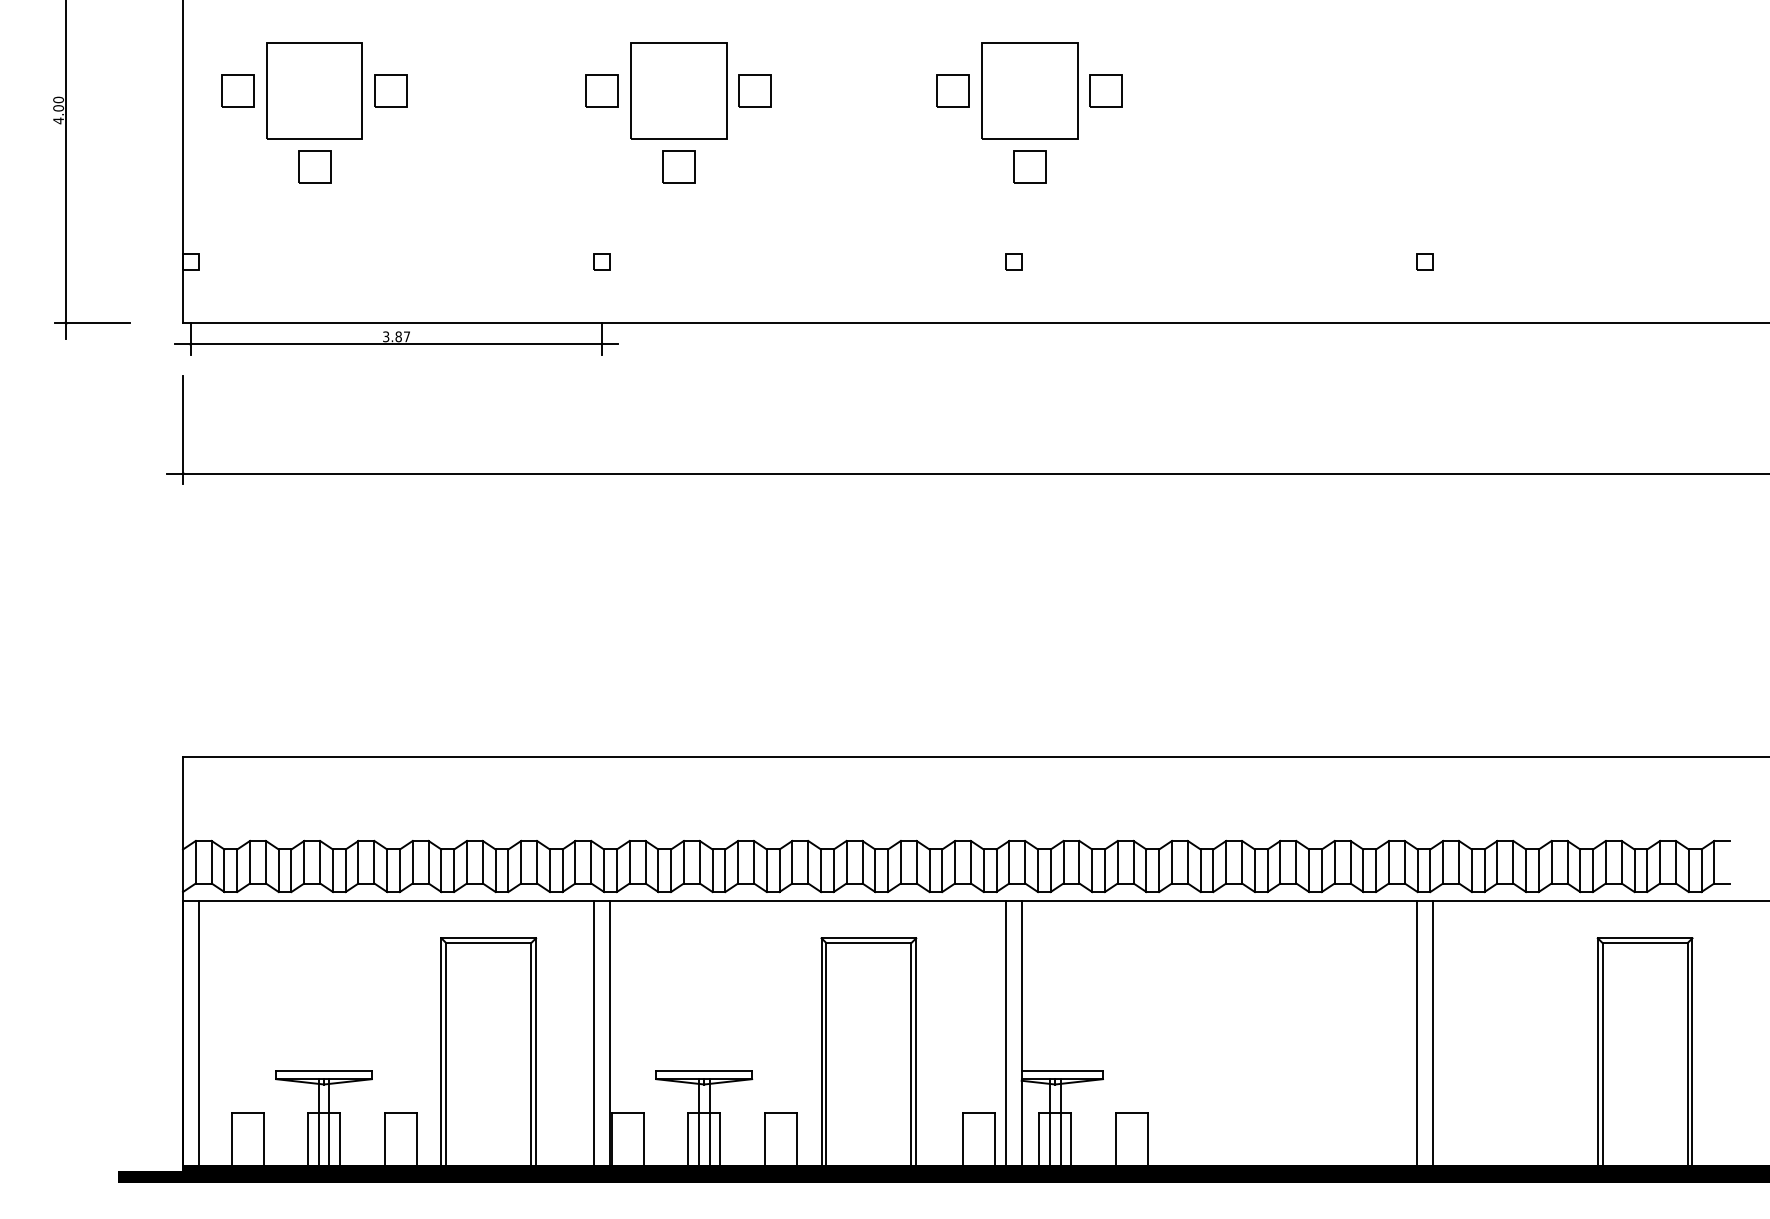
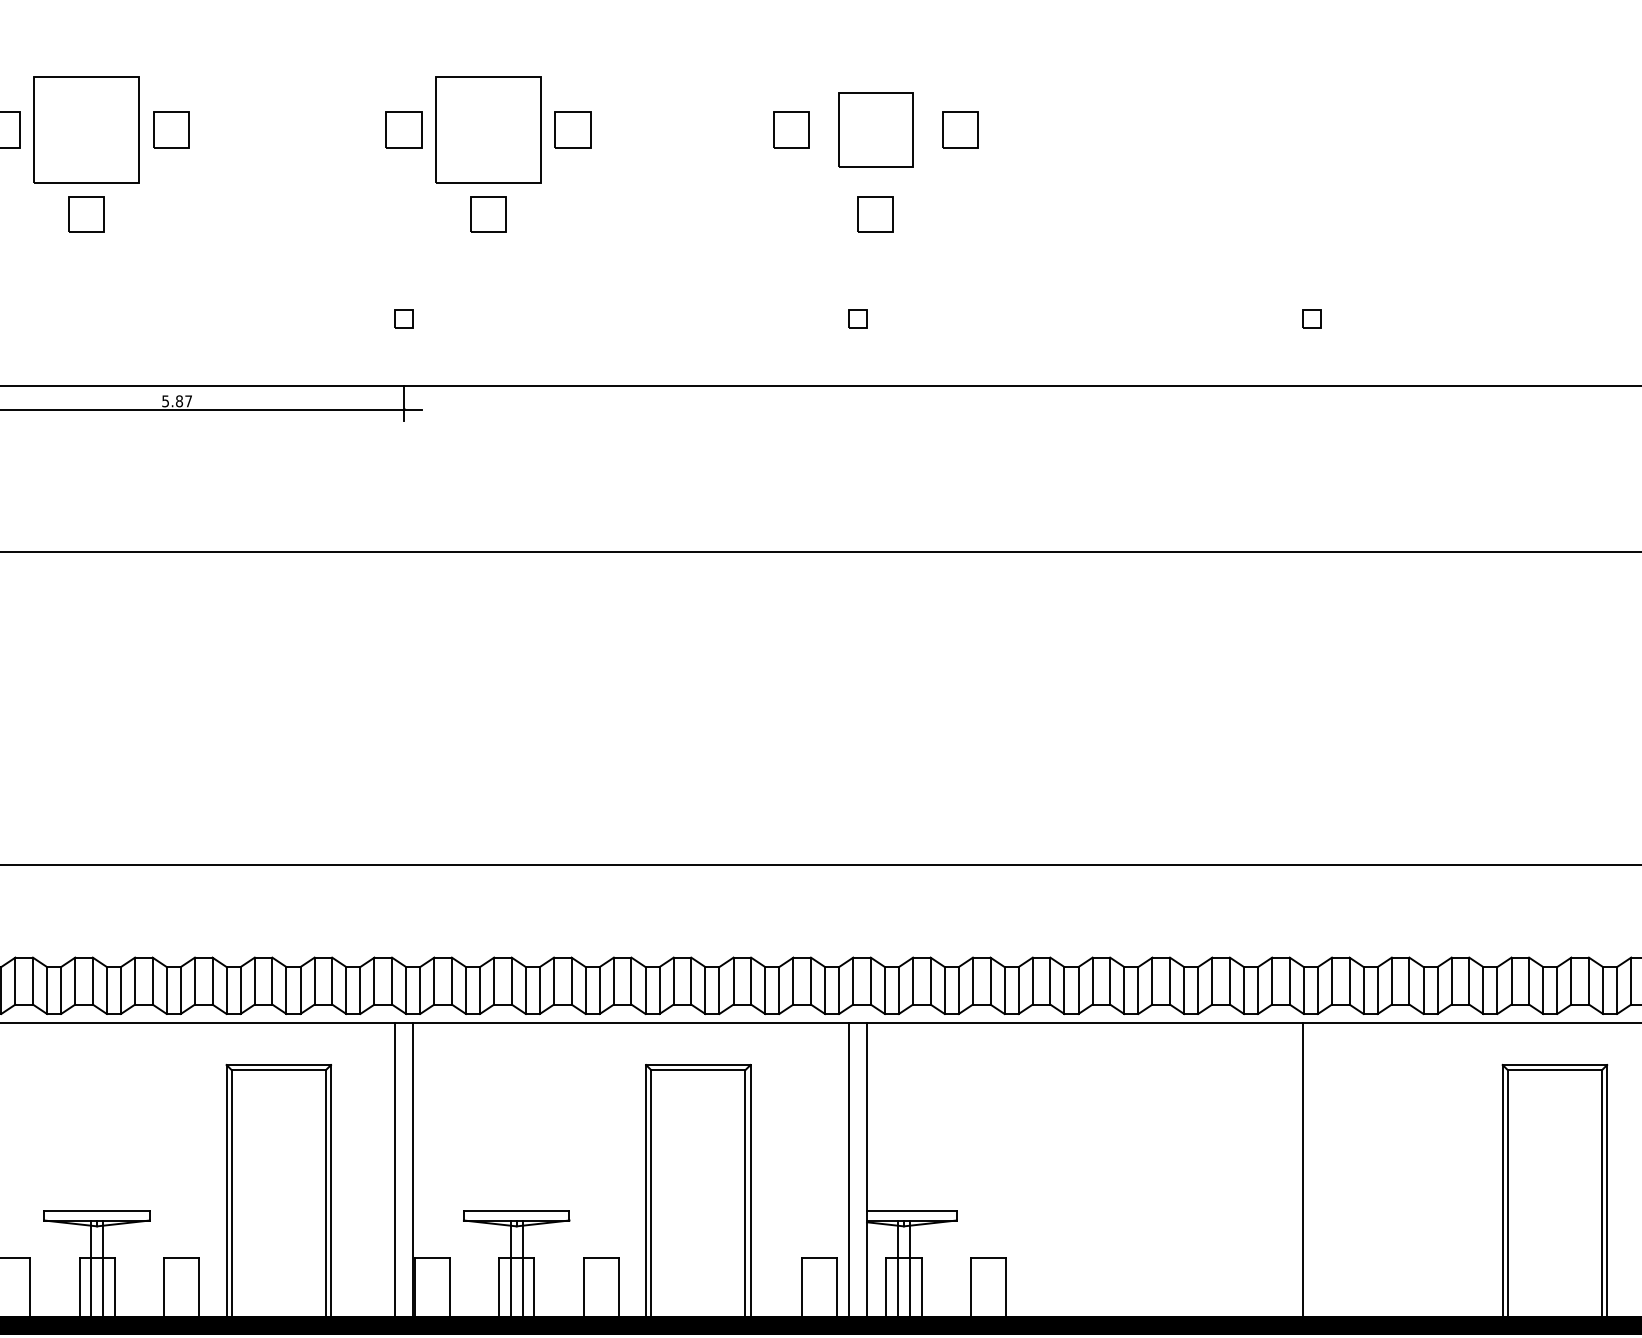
part: (1029, 90) -> (875, 129), size x0.7
text: (386, 336) -> (166, 400), 3.87 -> 5.87
line: (1433, 1033) -> (1321, 1170), removed

